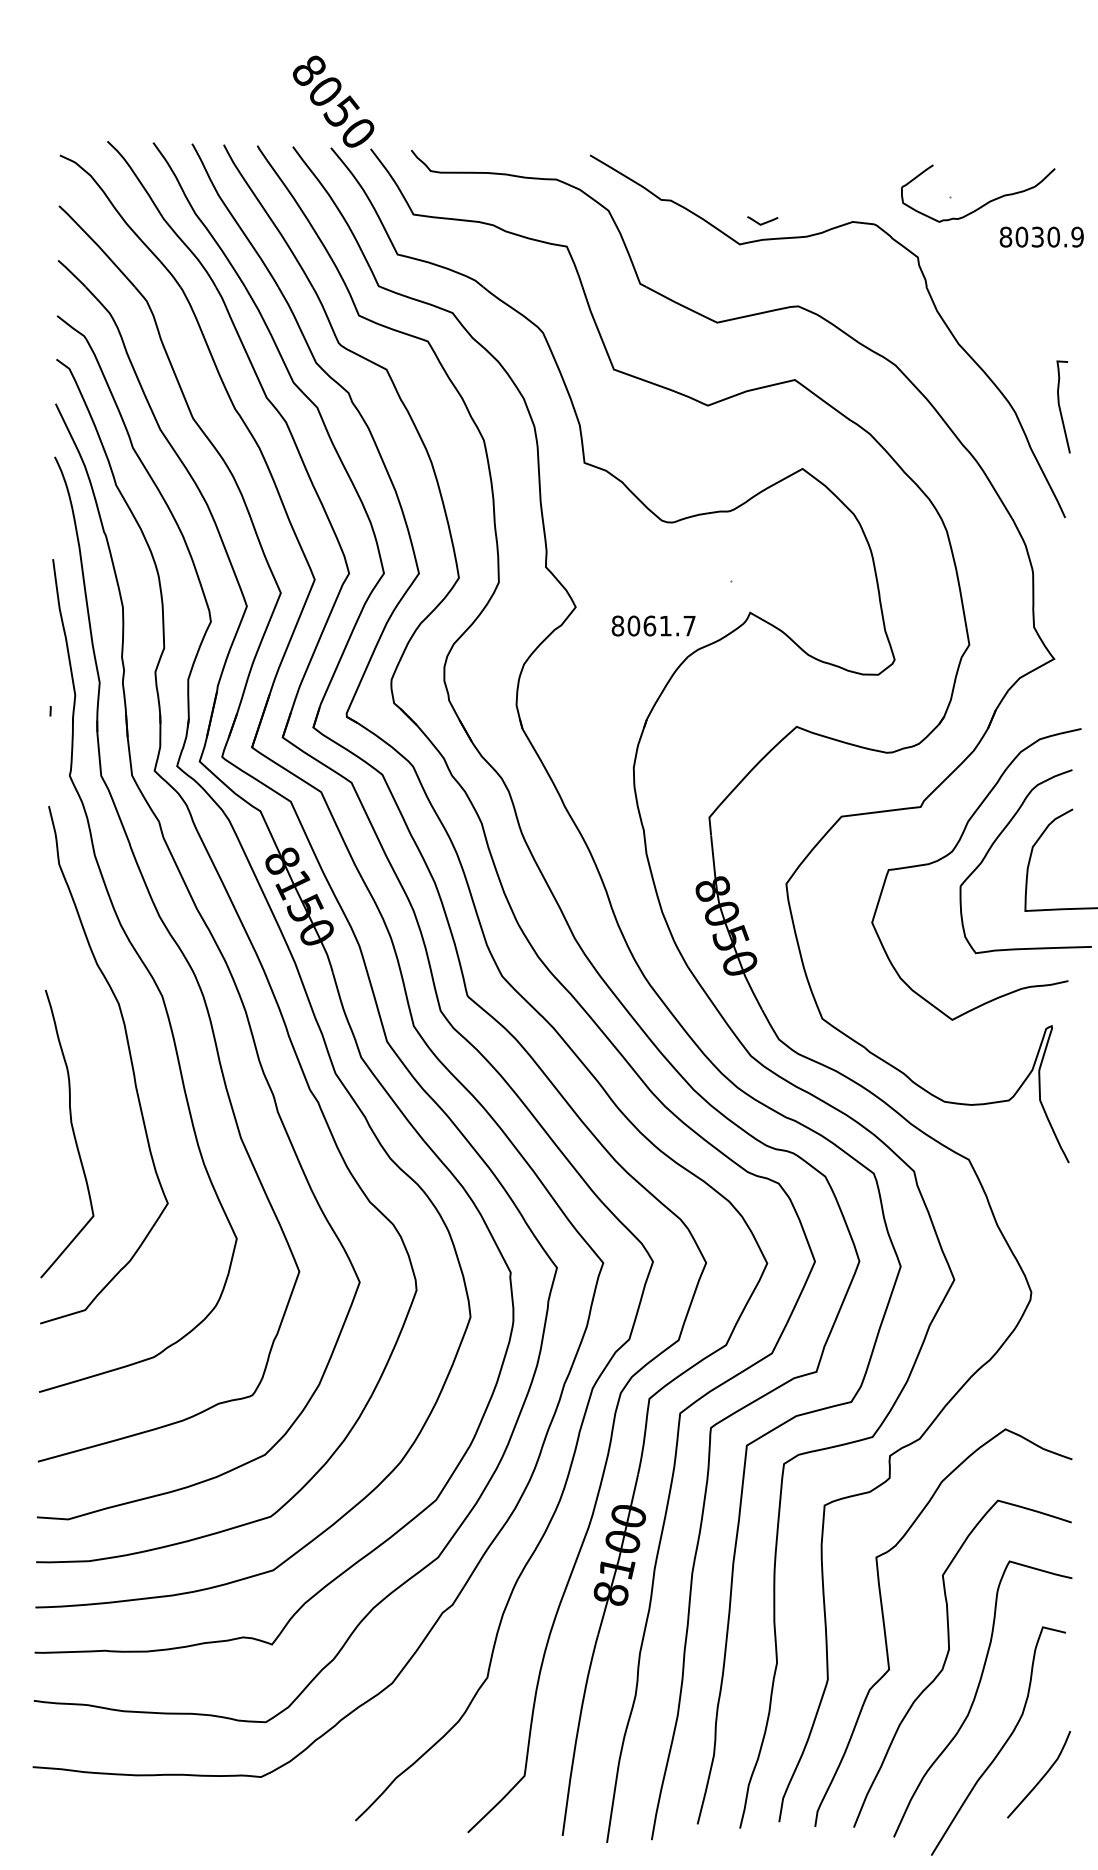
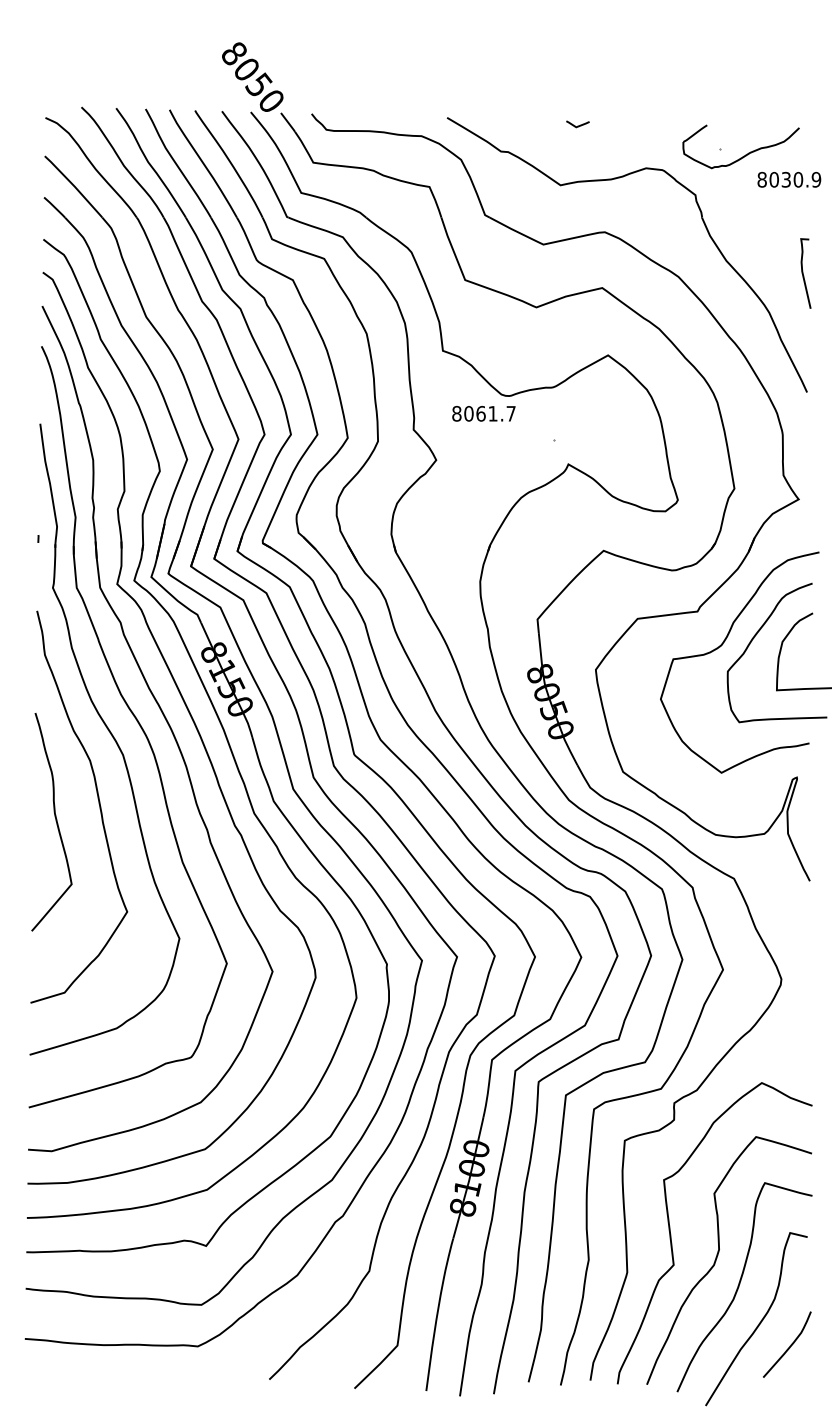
line: (763, 222) -> (578, 125), moved
curve: (1060, 406) -> (803, 273), moved
text: (653, 625) -> (483, 413), moved
curve: (72, 1132) -> (55, 821), moved

